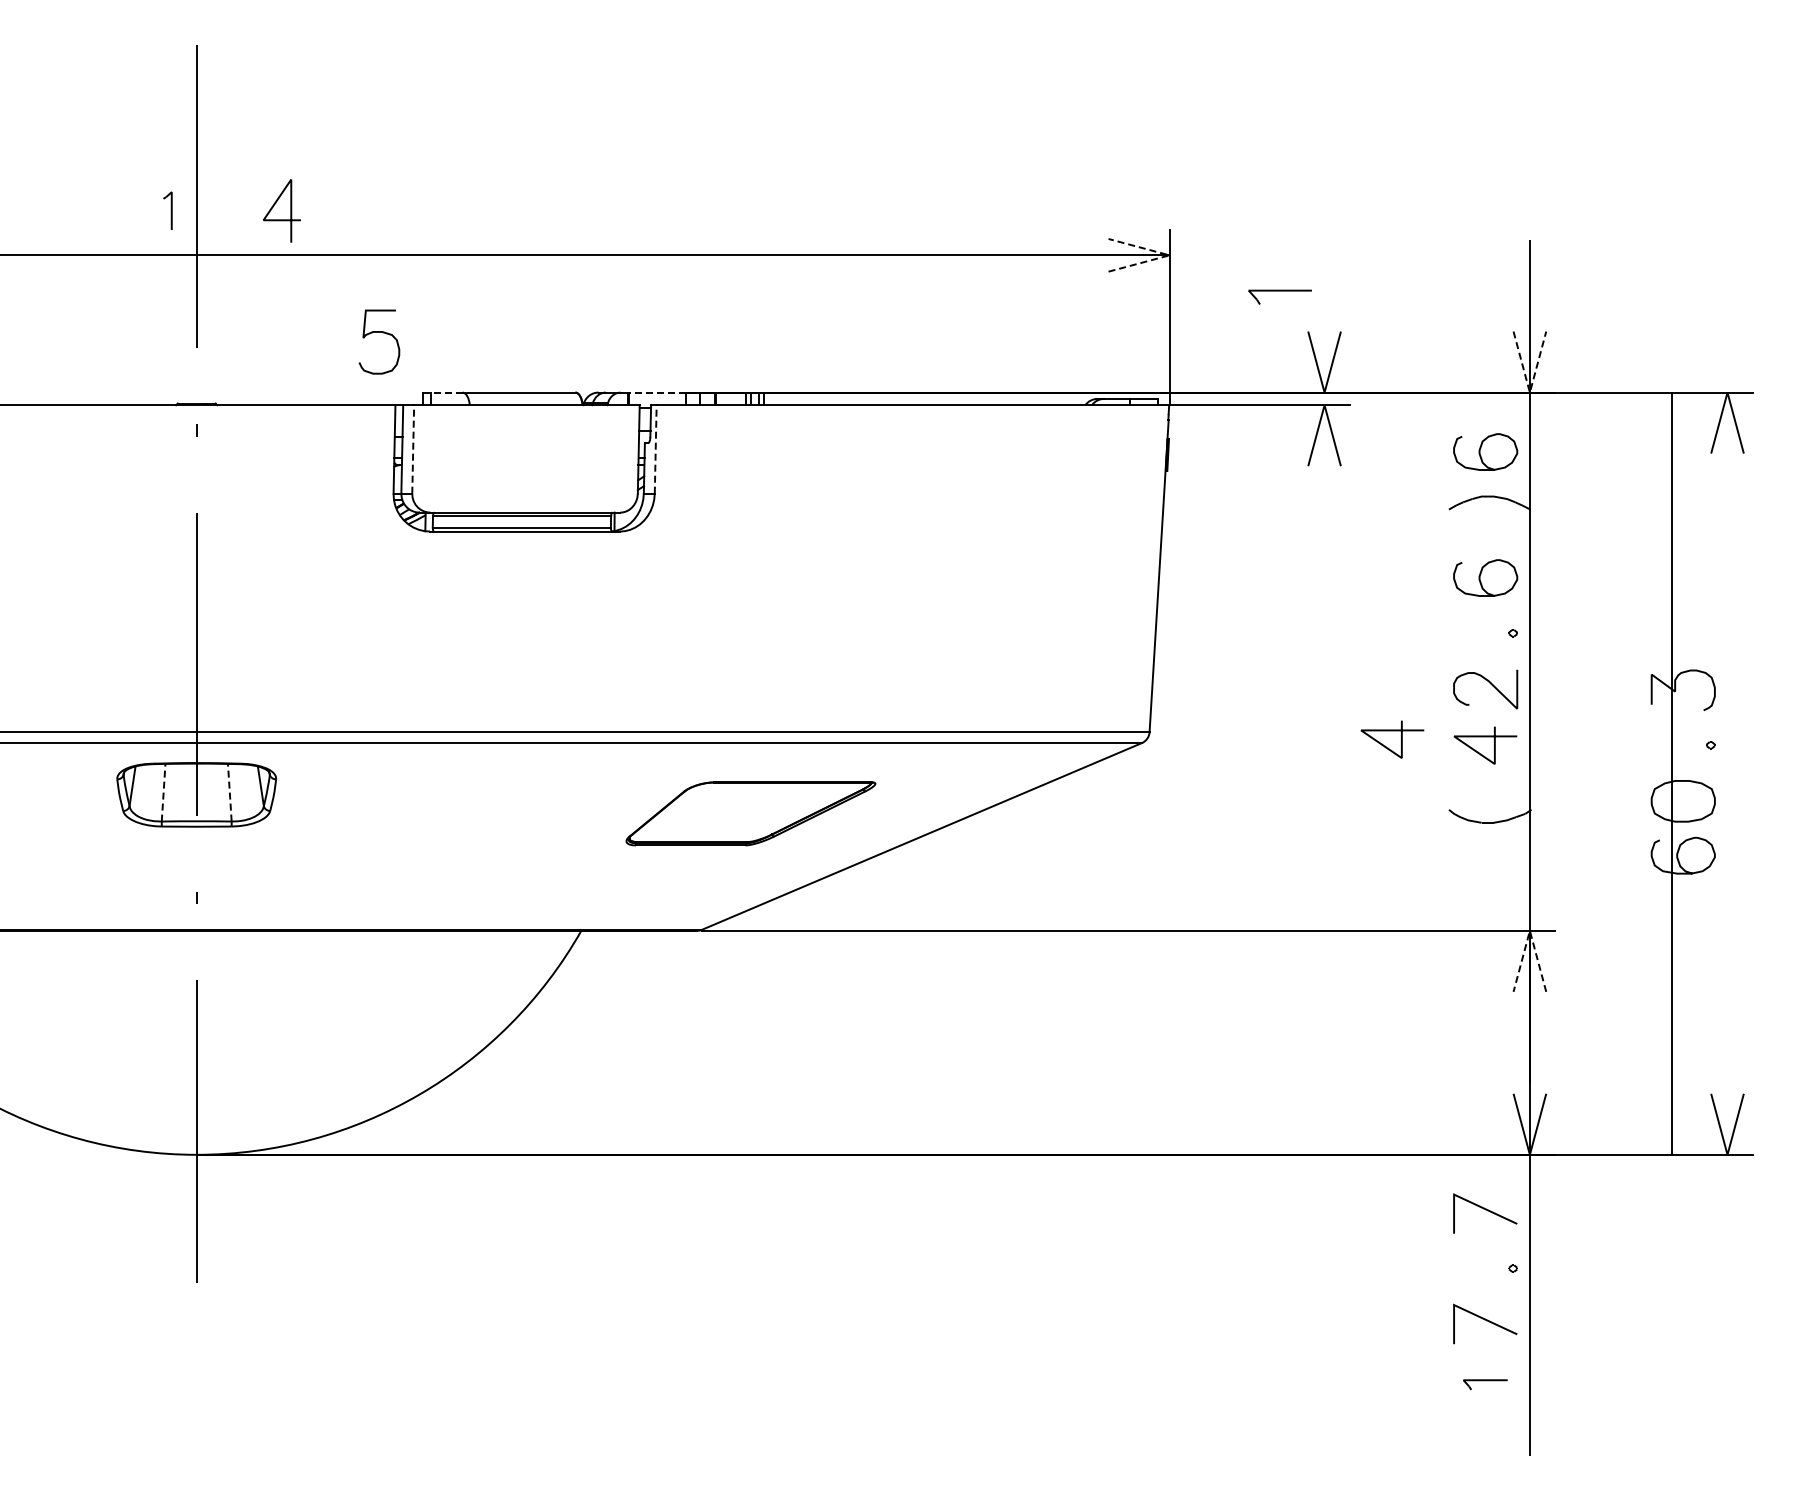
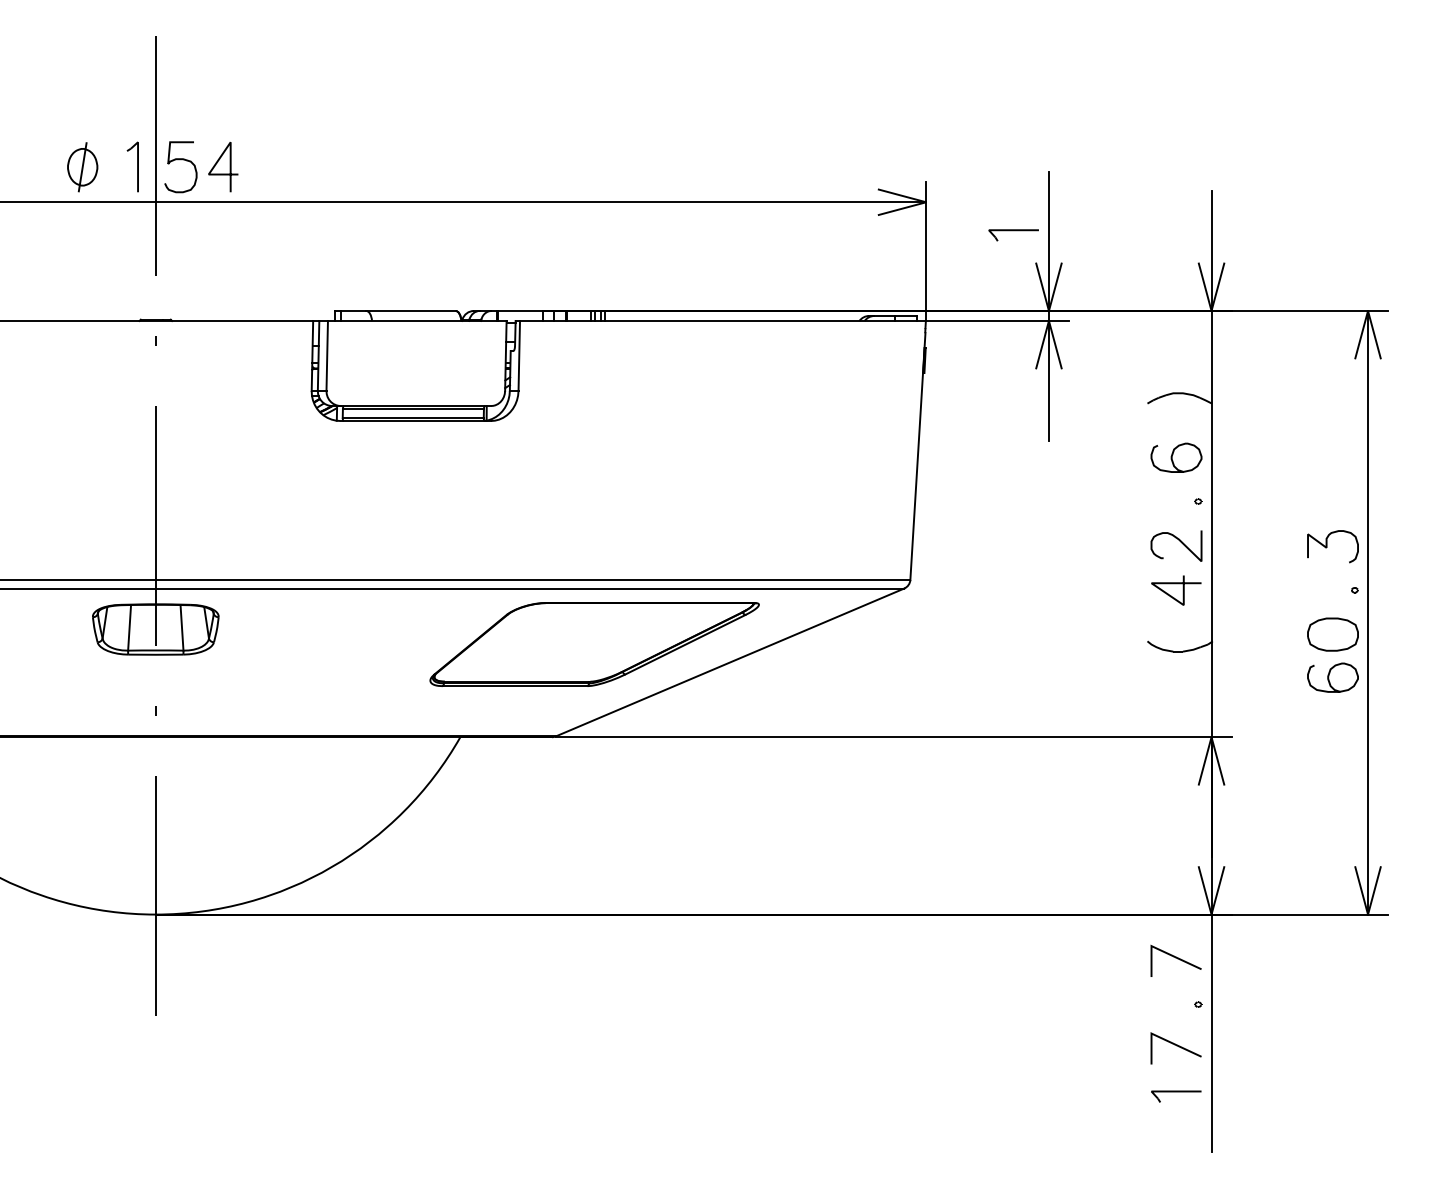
part: (104, 210) -> (82, 166), added
part: (167, 210) -> (132, 166), size x1.67
line: (1169, 255) -> (926, 202), dashed -> solid
curve: (383, 333) -> (184, 160), moved
line: (1324, 386) -> (1048, 306), added
line: (446, 392) -> (353, 310), dashed -> solid
line: (657, 392) -> (520, 310), dashed -> solid
line: (1529, 392) -> (1211, 310), dashed -> solid
line: (413, 448) -> (327, 355), dashed -> solid
line: (655, 448) -> (519, 355), dashed -> solid
curve: (1481, 448) -> (1173, 355), removed
line: (1392, 731) -> (1102, 579), removed
line: (1671, 773) -> (1368, 612), moved
line: (163, 792) -> (129, 627), dashed -> solid
line: (229, 792) -> (181, 627), dashed -> solid
part: (750, 813) -> (594, 644), size x1.67
line: (1529, 930) -> (1211, 736), dashed -> solid
part: (1485, 1384) -> (1176, 1096), size x1.43

